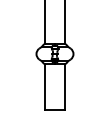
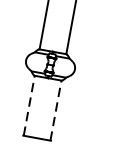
line: (44, 86) -> (28, 105), solid -> dashed
line: (65, 86) -> (56, 110), solid -> dashed

